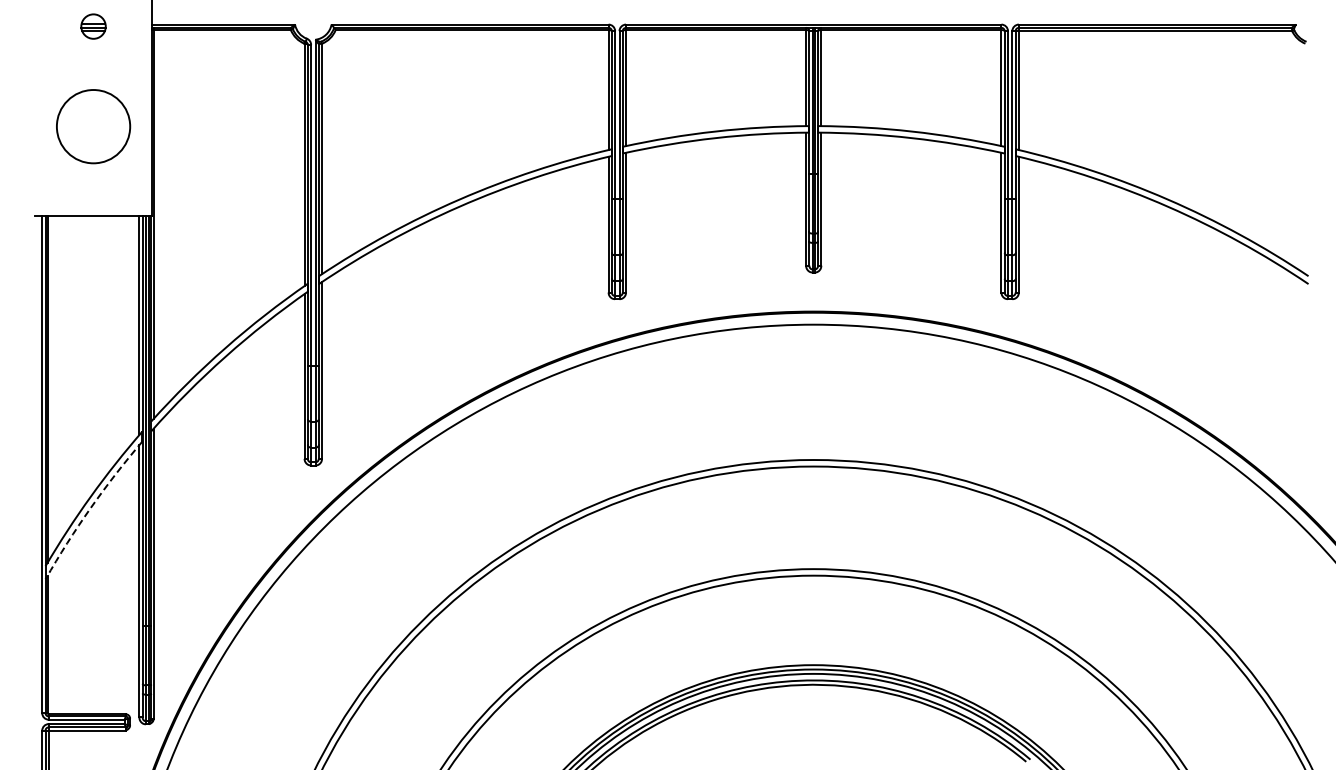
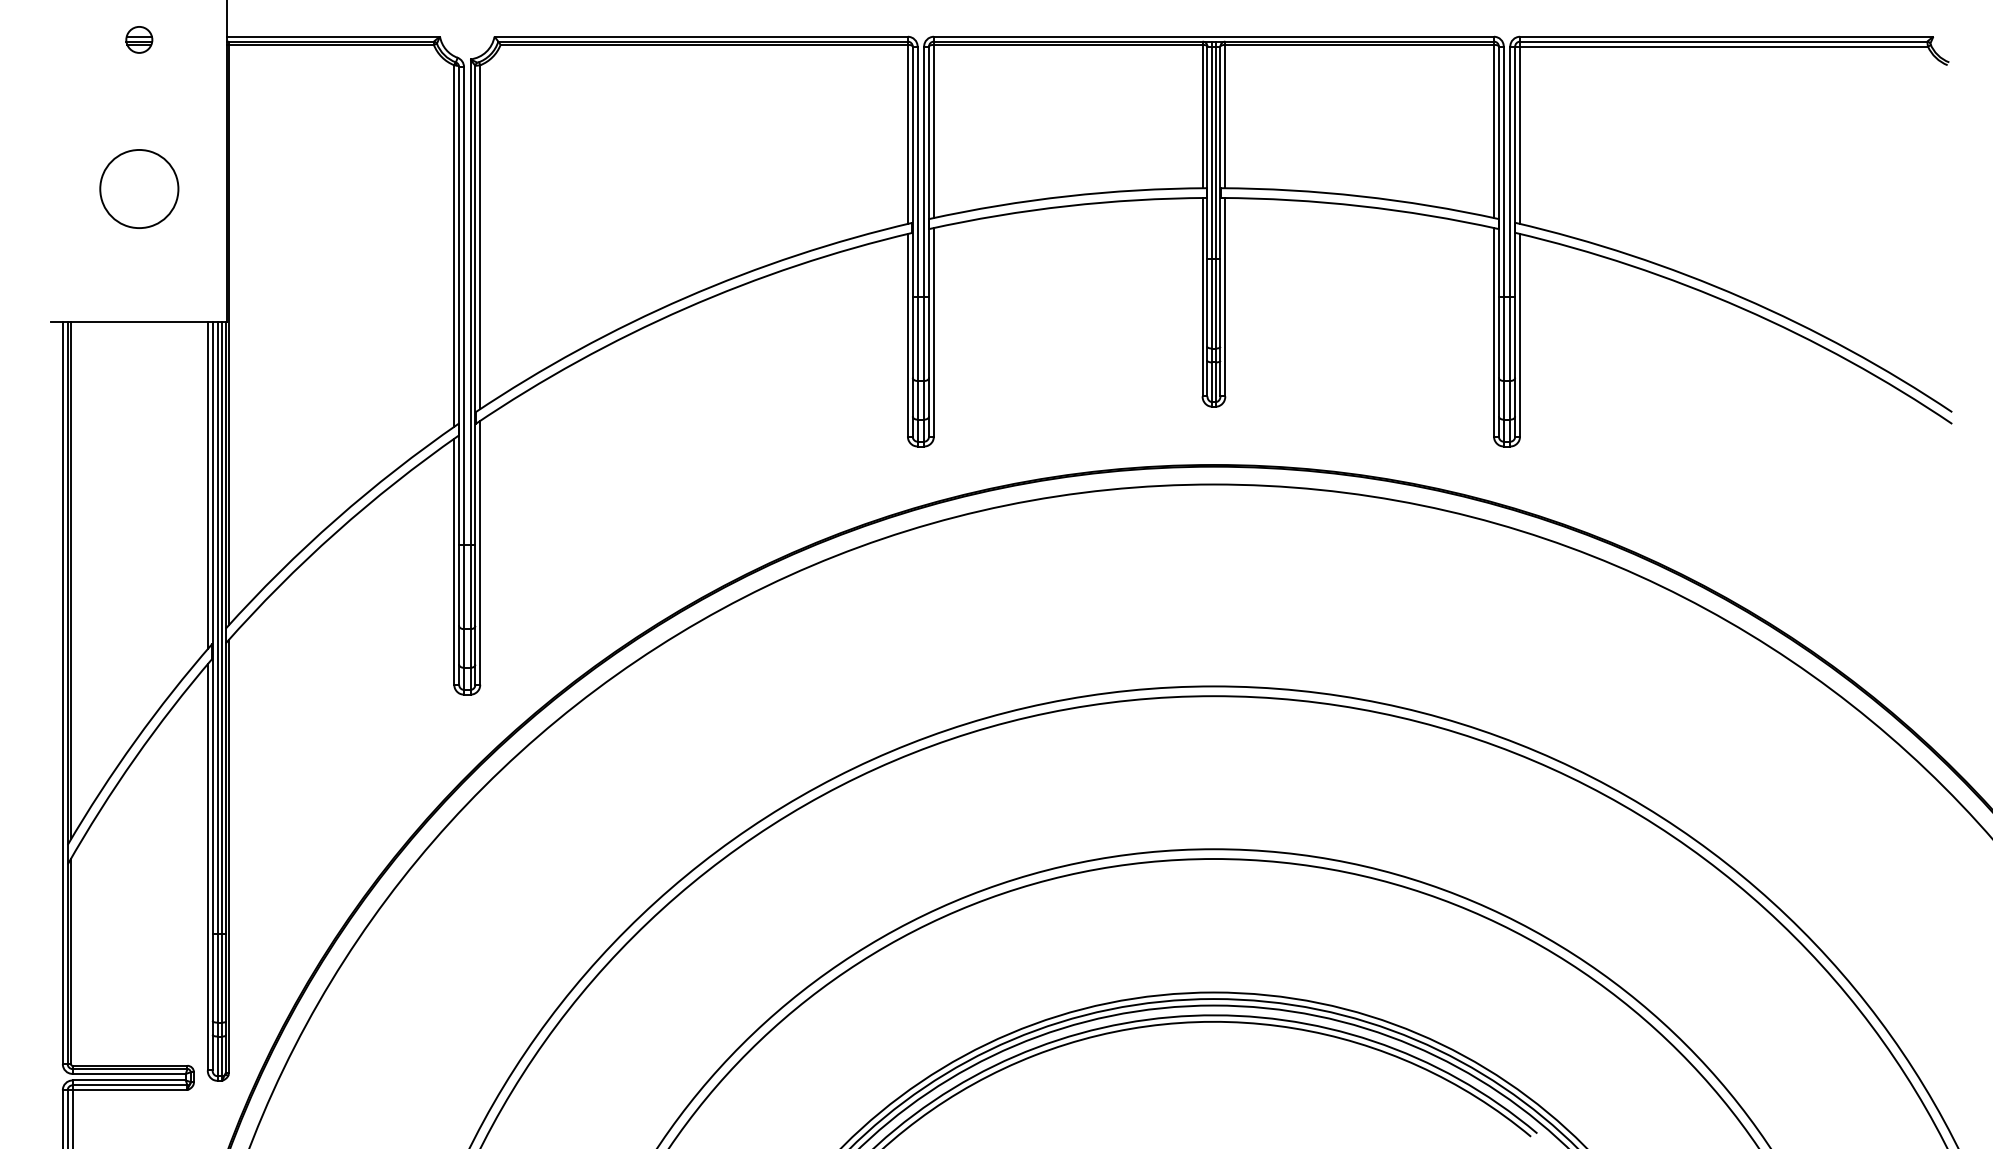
part: (93, 26) -> (139, 39), size x0.71
circle: (93, 126) -> (139, 188), size x0.71
arc: (90, 508) -> (134, 758), dashed -> solid

